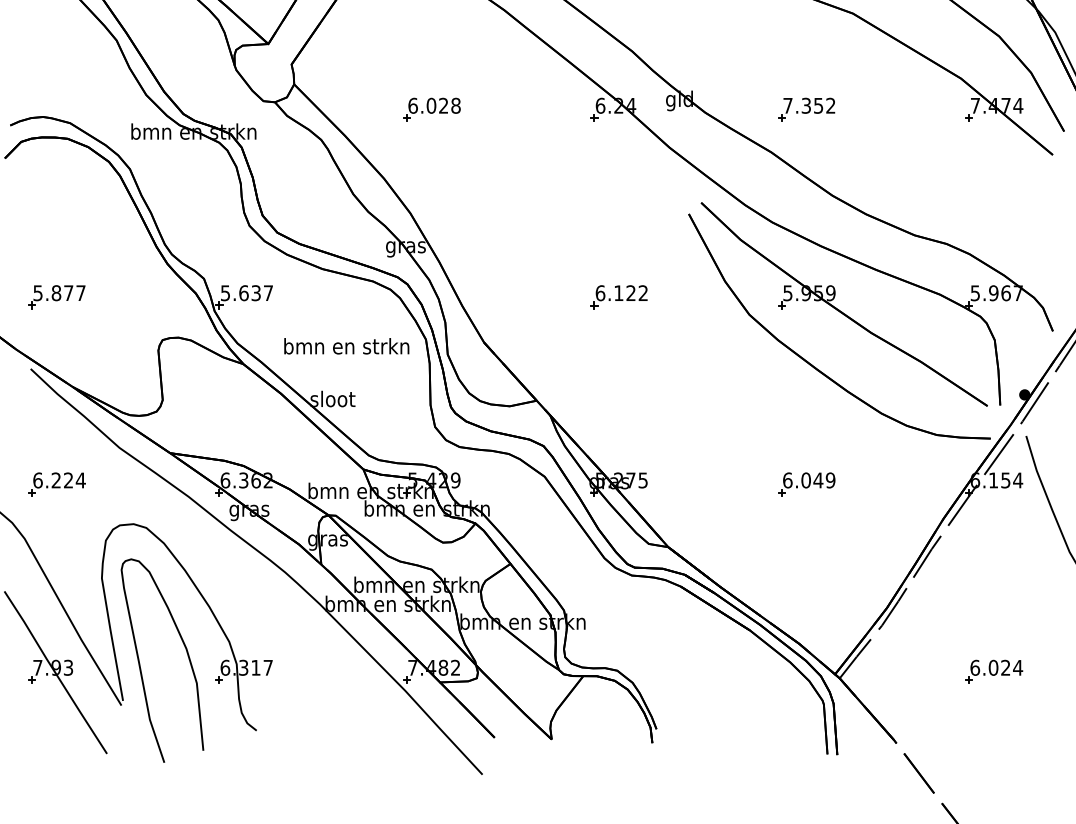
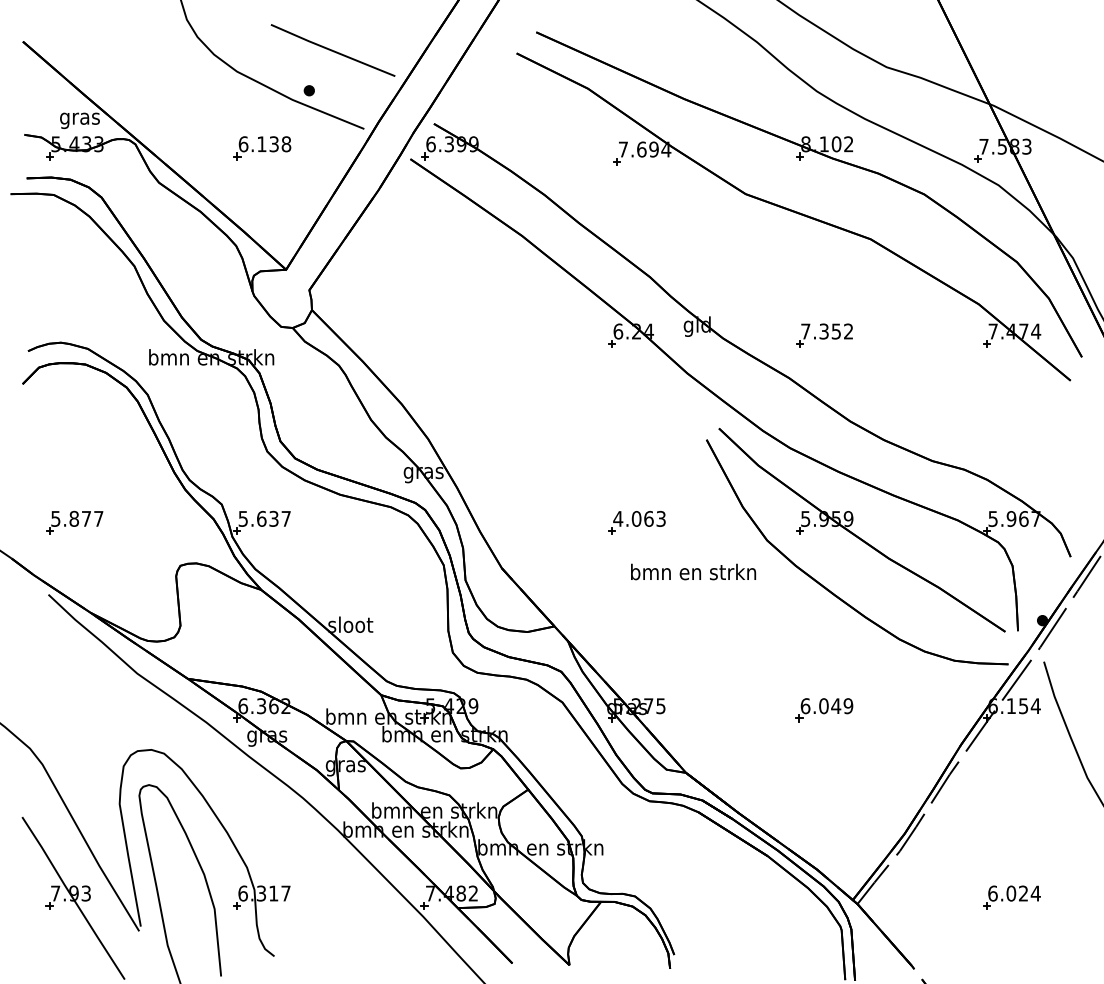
part: (431, 109) -> (449, 335), removed
text: (621, 292) -> (639, 518), 6.122 -> 4.063
text: (346, 345) -> (693, 571), moved
part: (56, 484) -> (74, 710), removed

